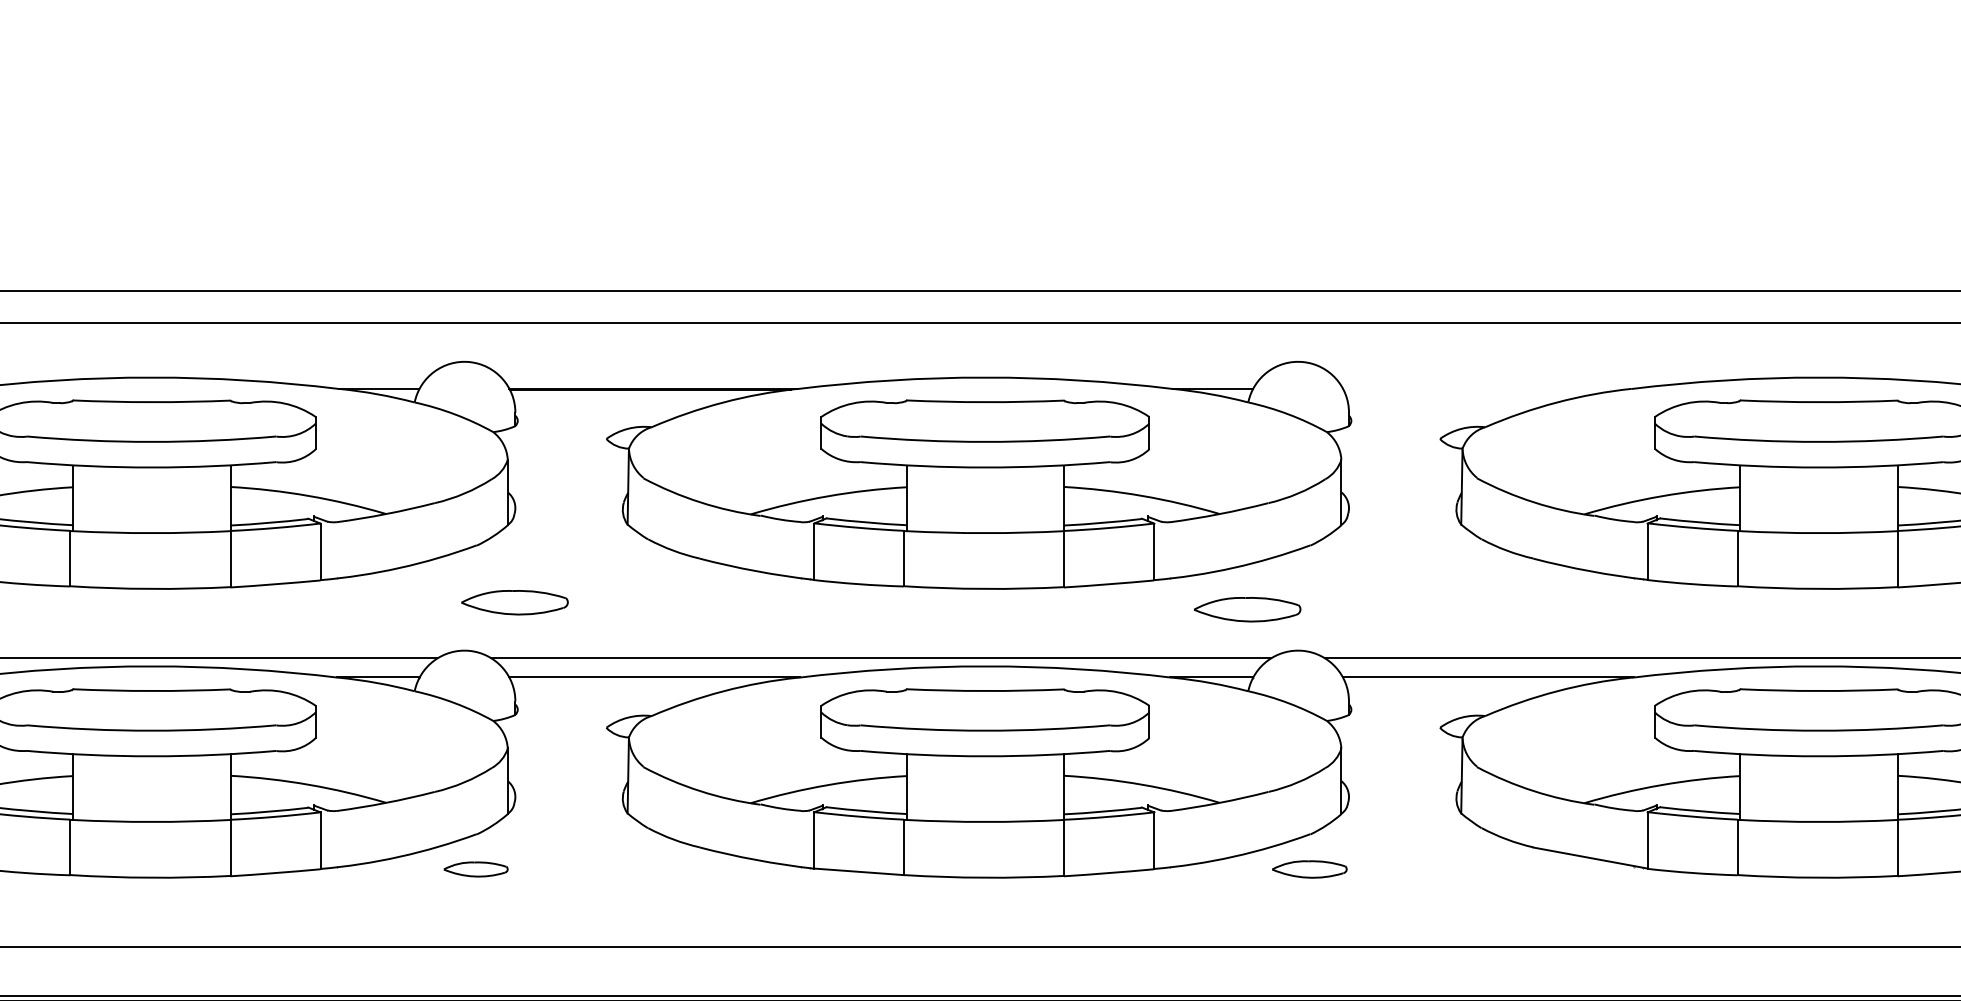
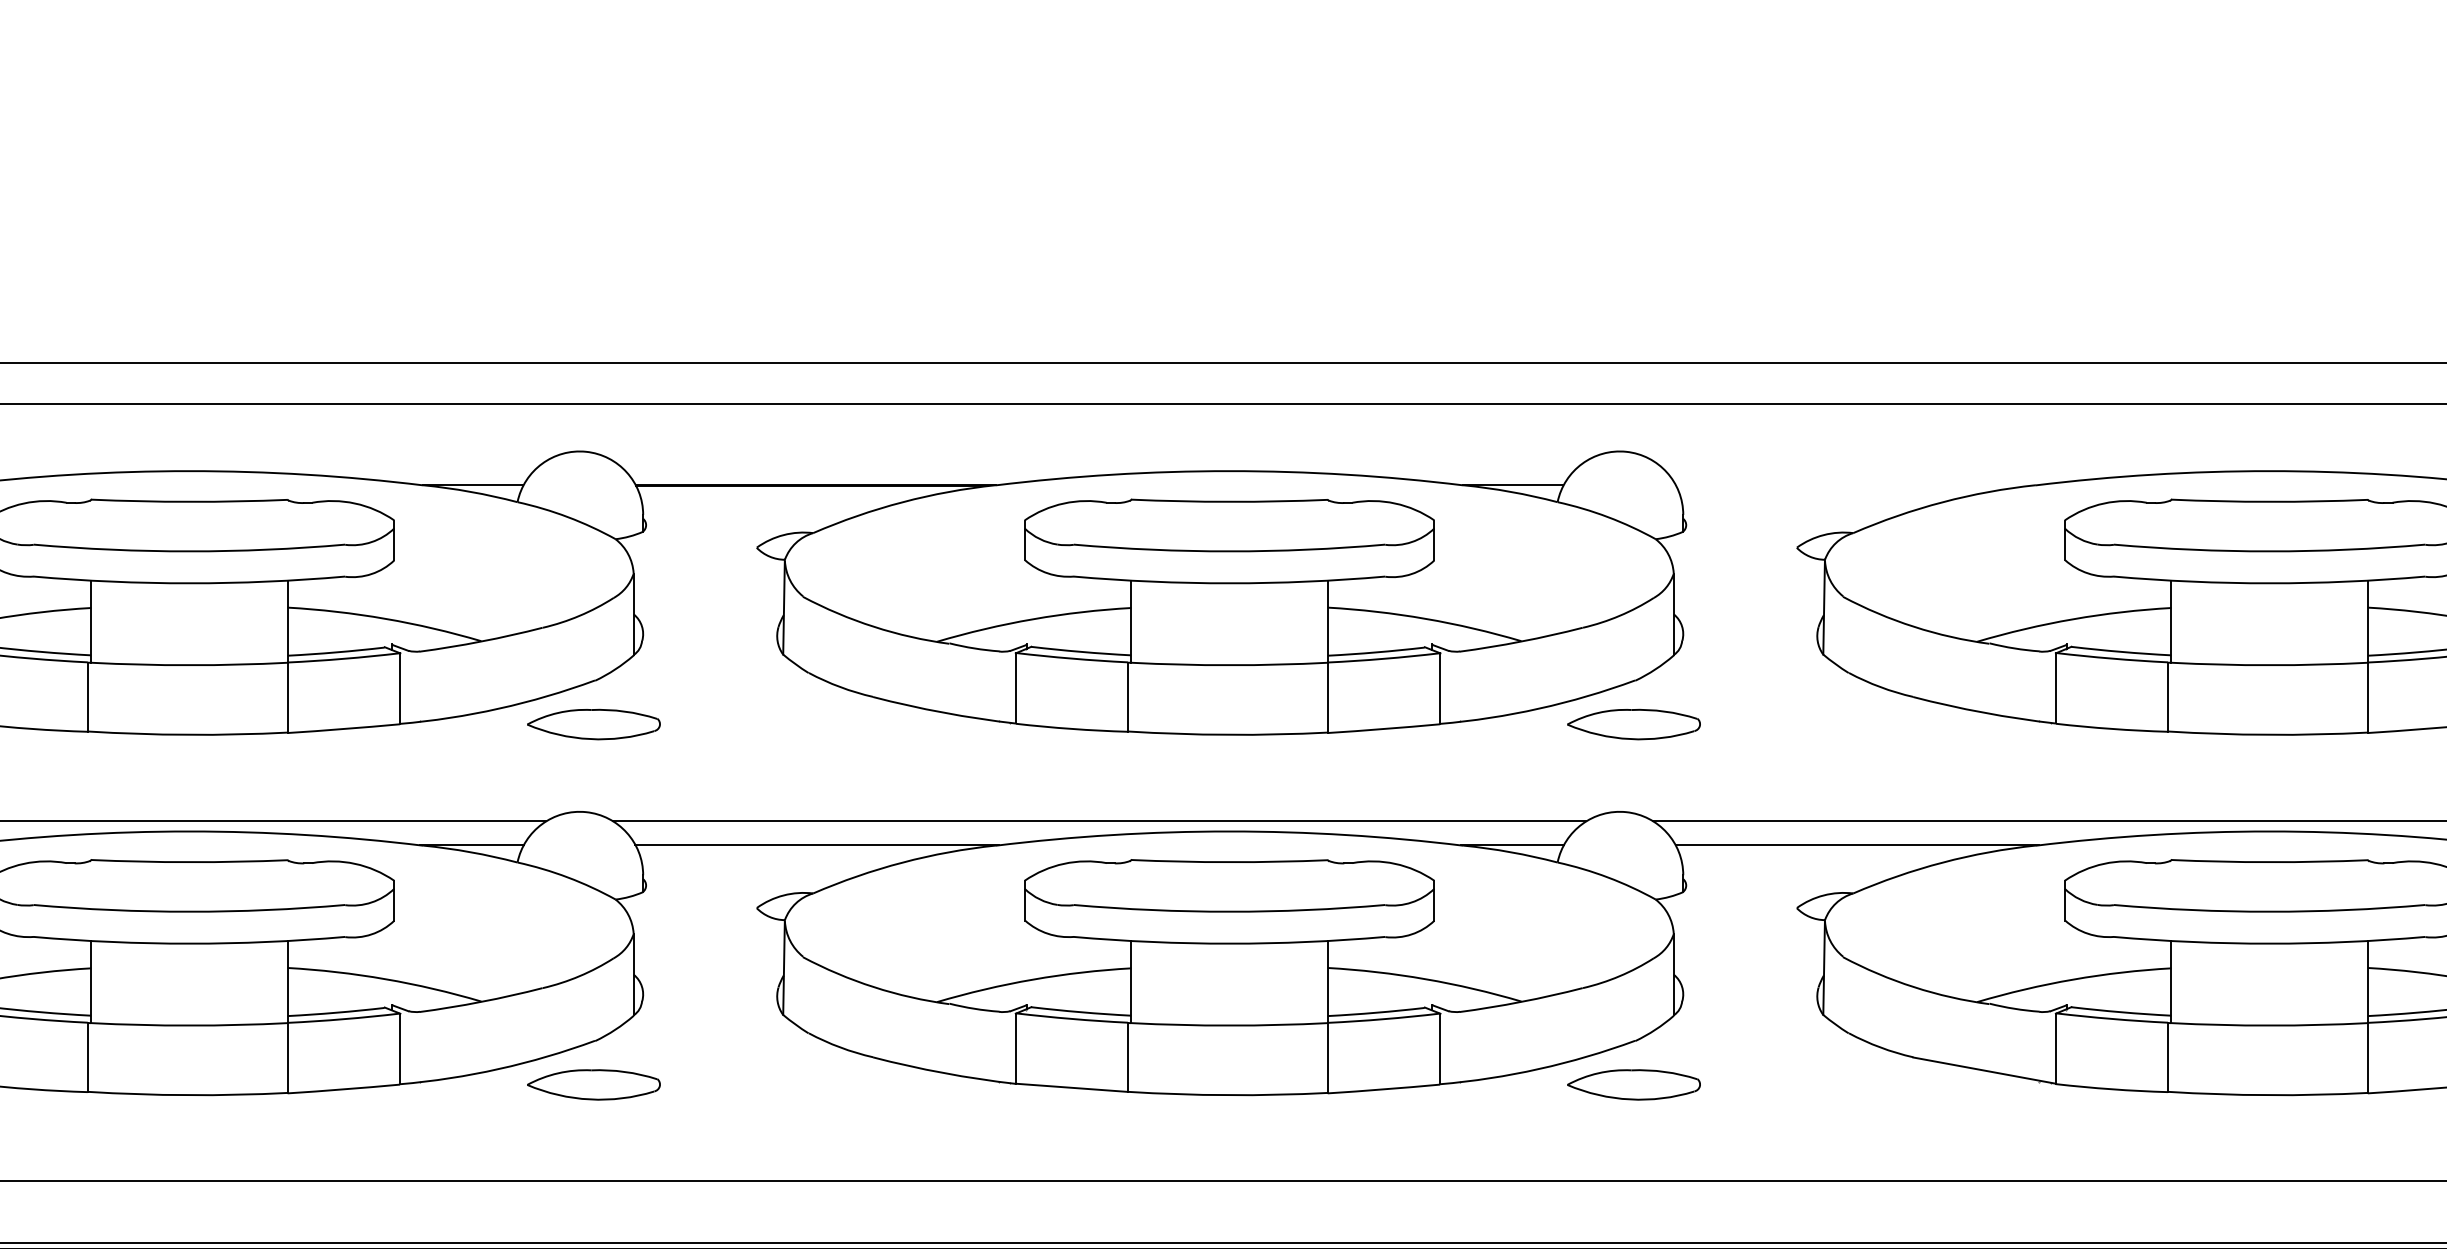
part: (514, 602) -> (593, 724), moved
part: (1247, 609) -> (1633, 724), moved
part: (475, 869) -> (593, 1084), size x1.67
part: (1309, 869) -> (1633, 1084), size x1.43

